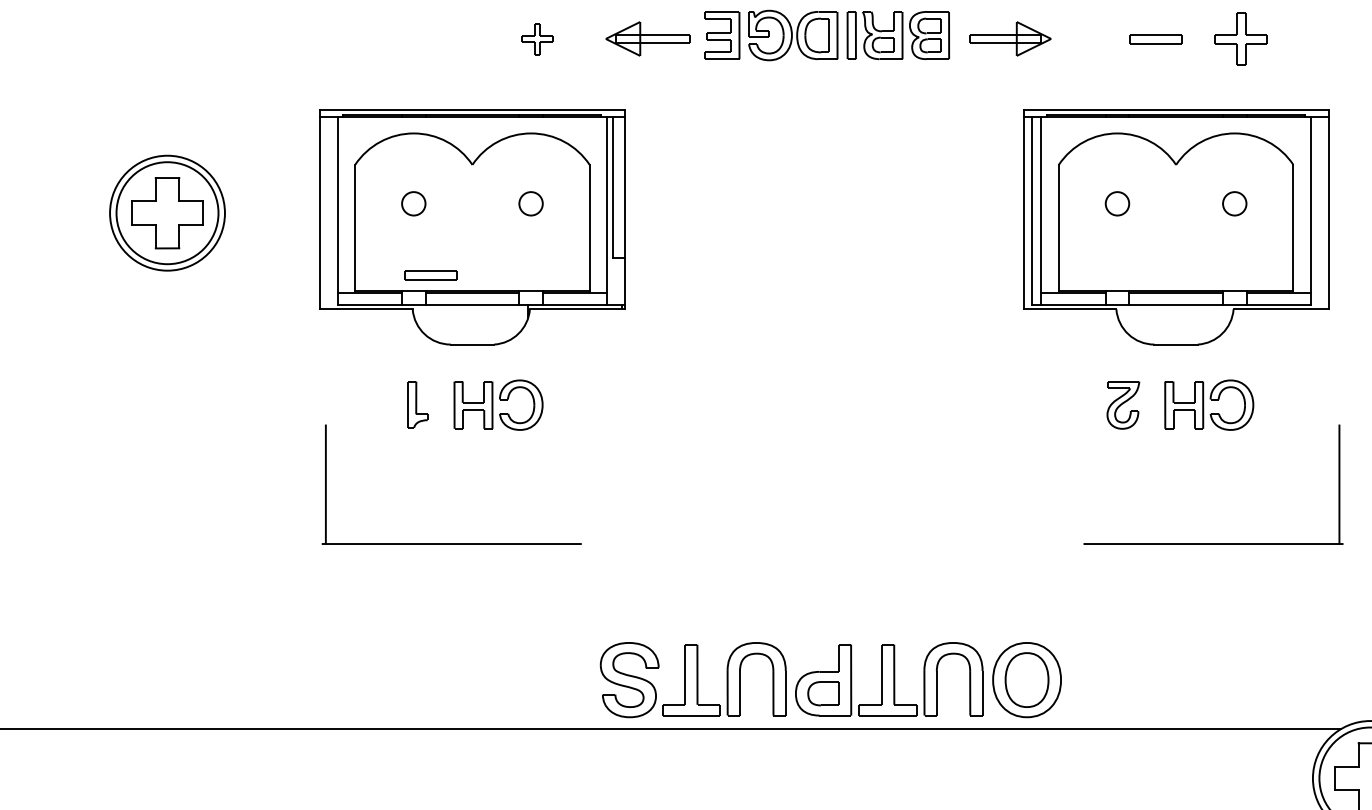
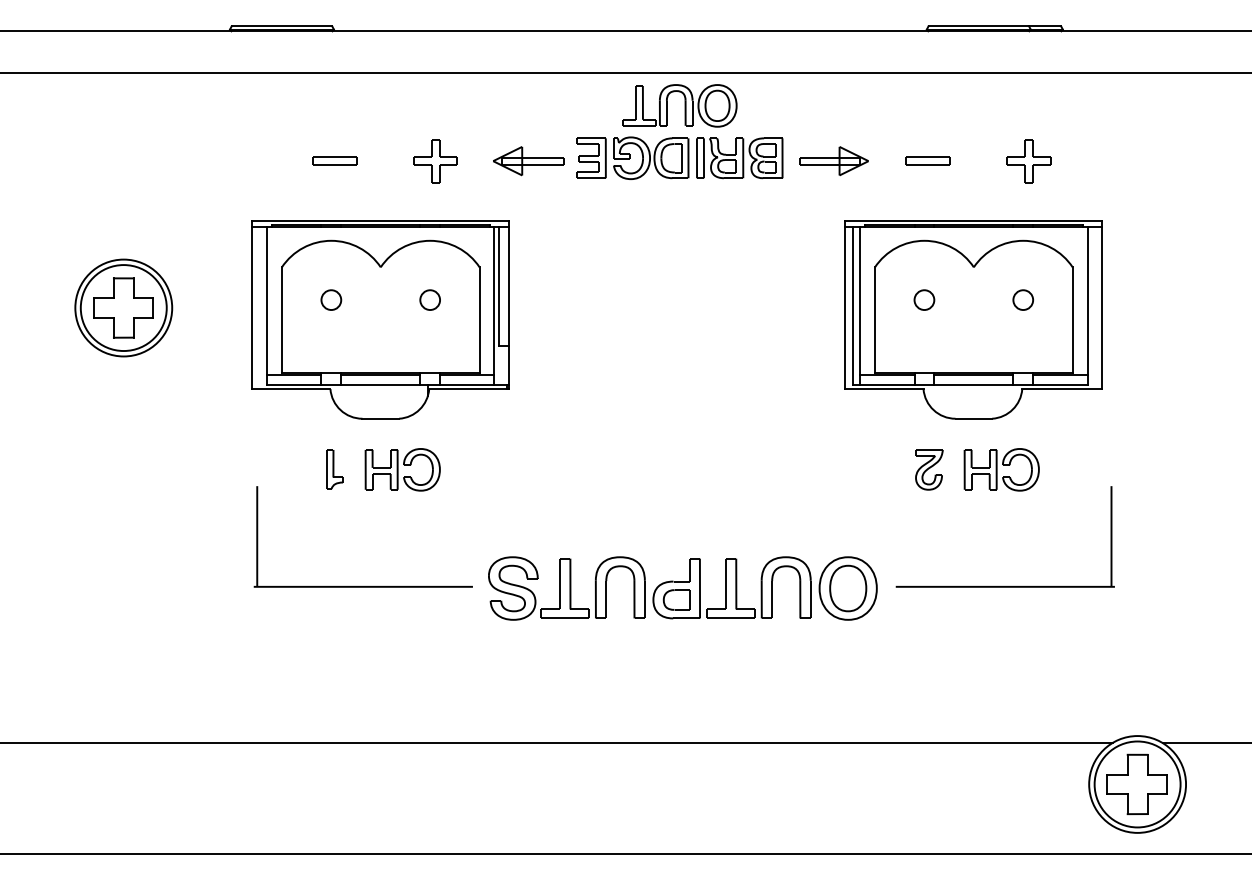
part: (1155, 38) -> (927, 160), moved
part: (537, 39) -> (435, 161), size x1.67
part: (430, 274) -> (334, 160), moved
part: (830, 680) -> (682, 588), moved

